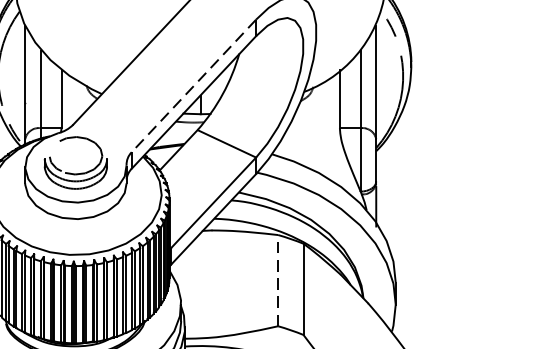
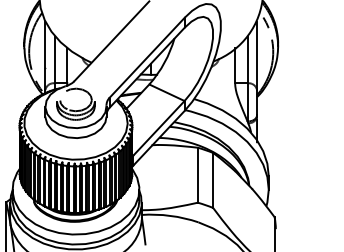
line: (194, 85) -> (147, 57), dashed -> solid
line: (277, 279) -> (197, 174), dashed -> solid

